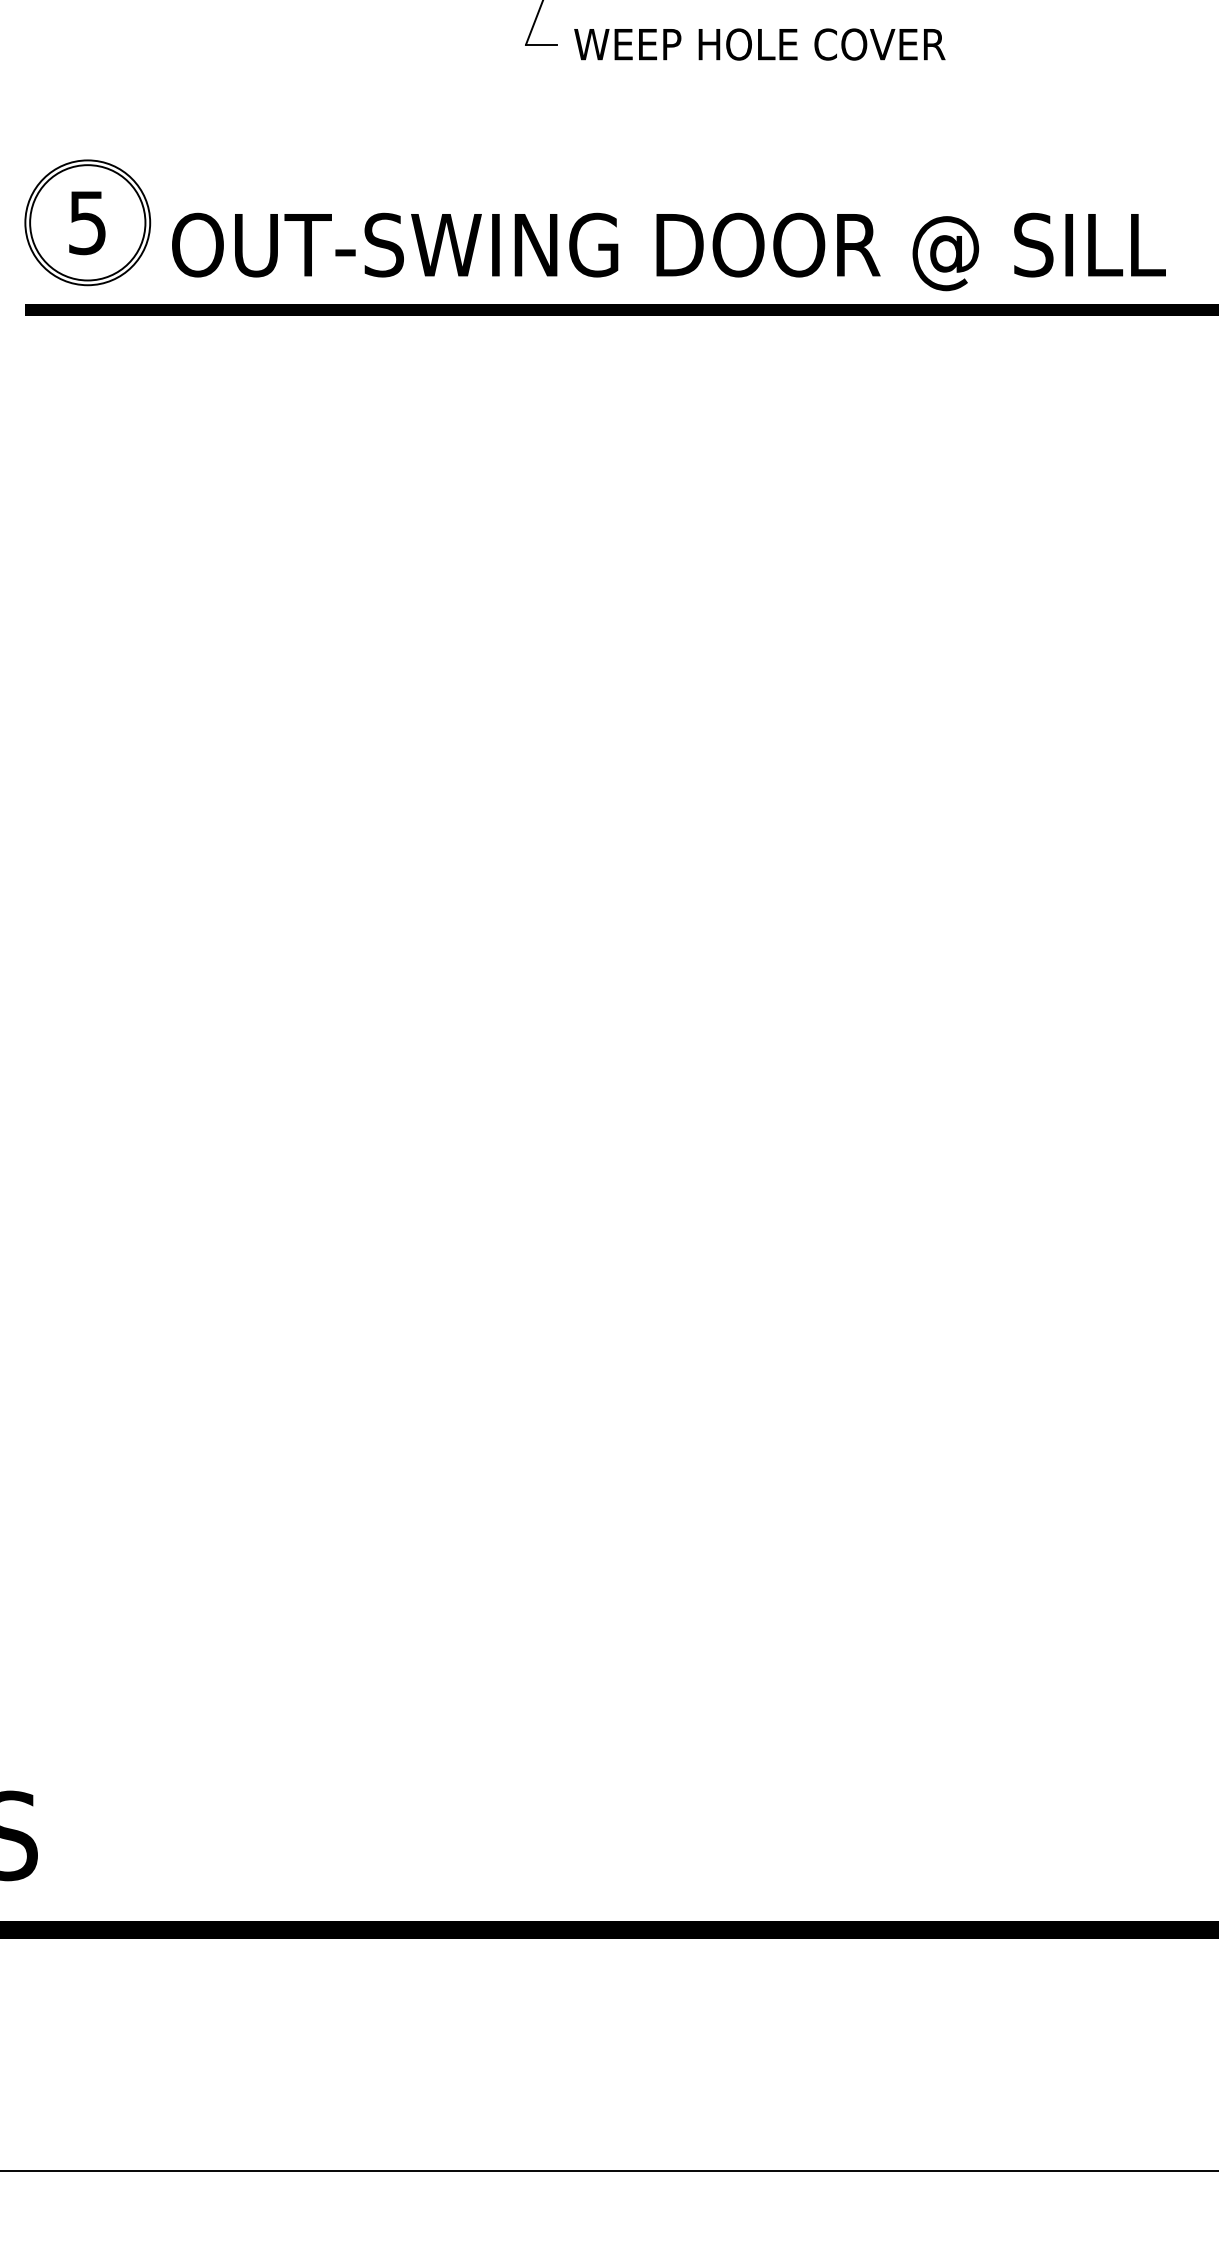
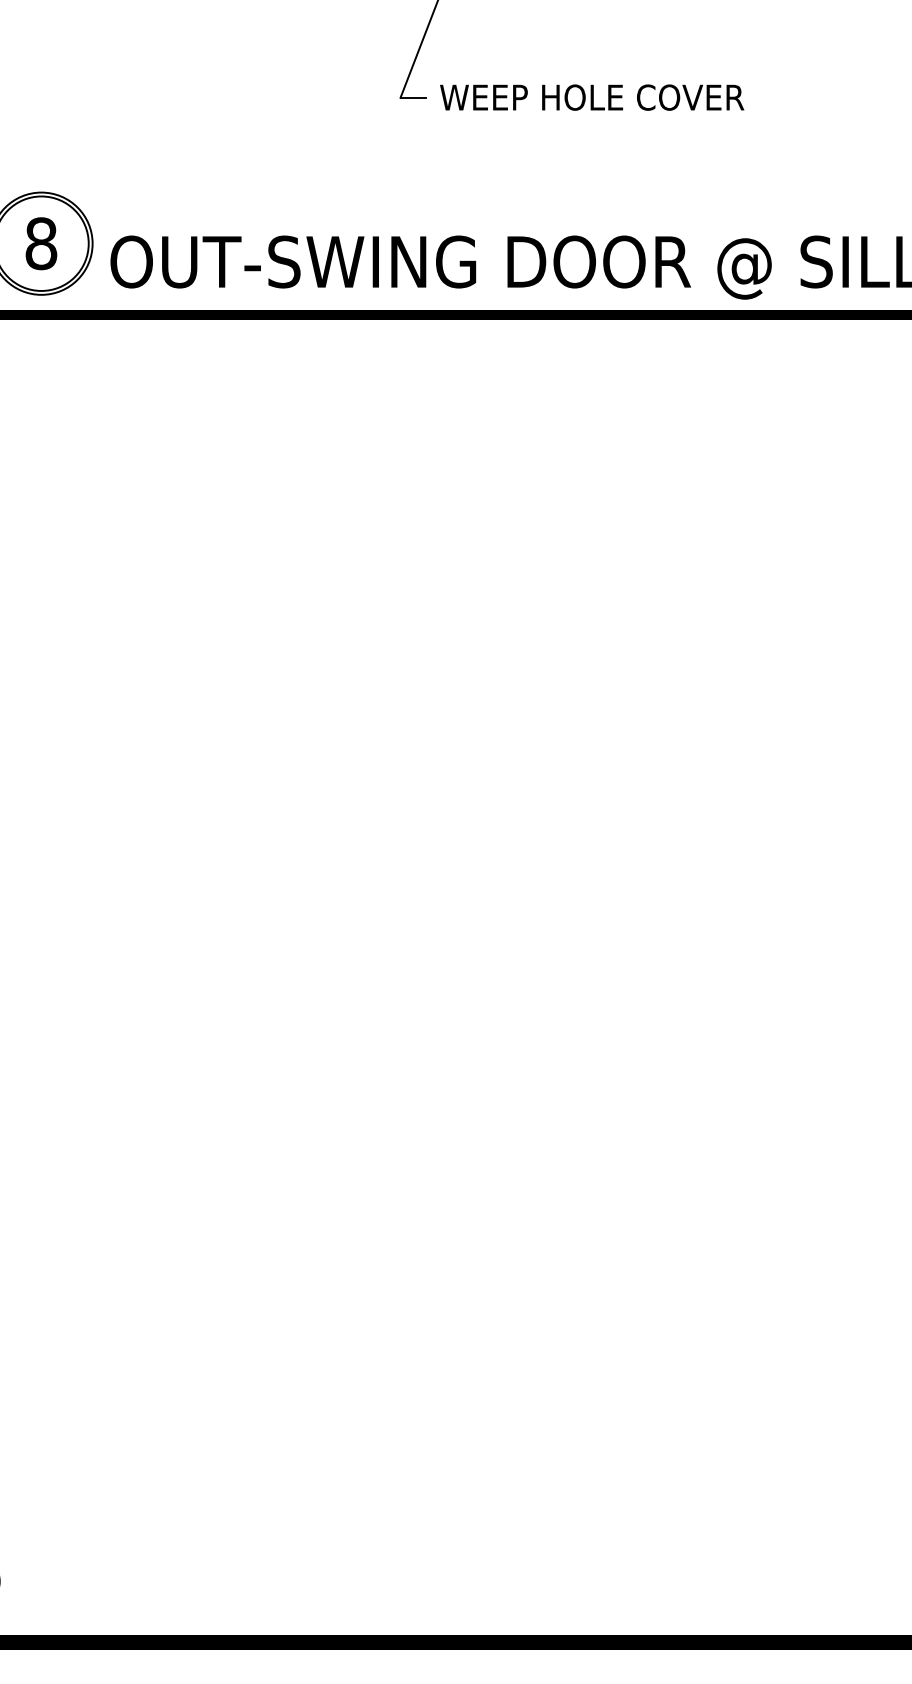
text: (87, 222) -> (41, 243), 5 -> 8

